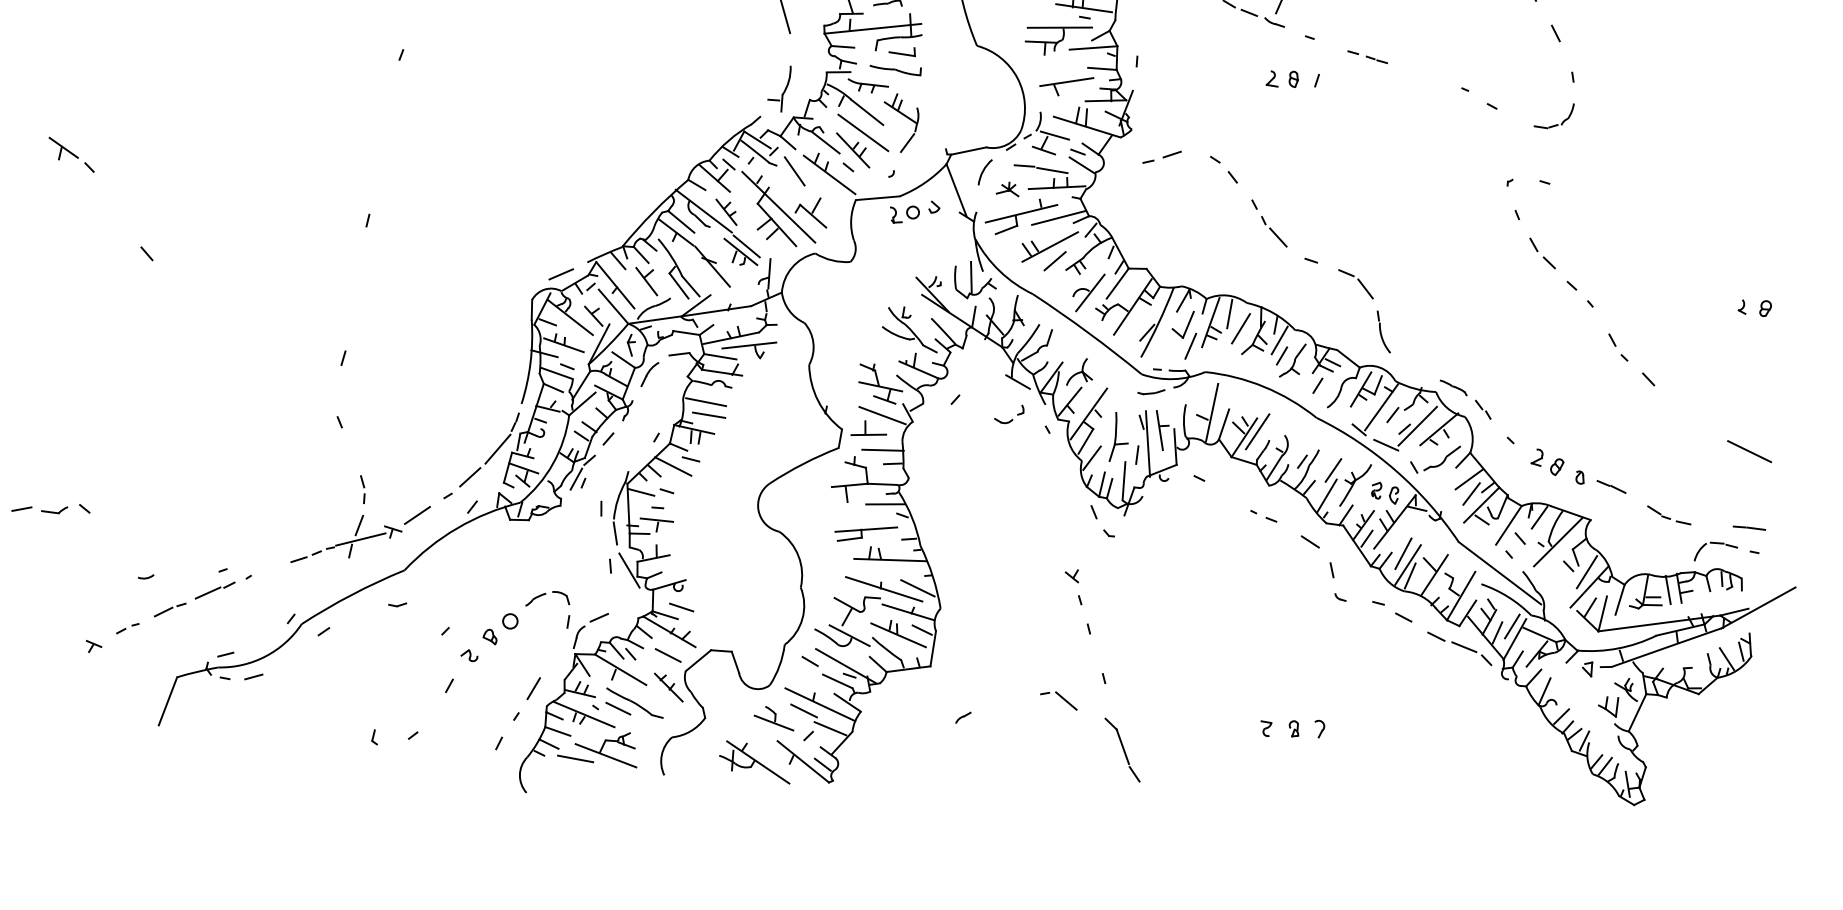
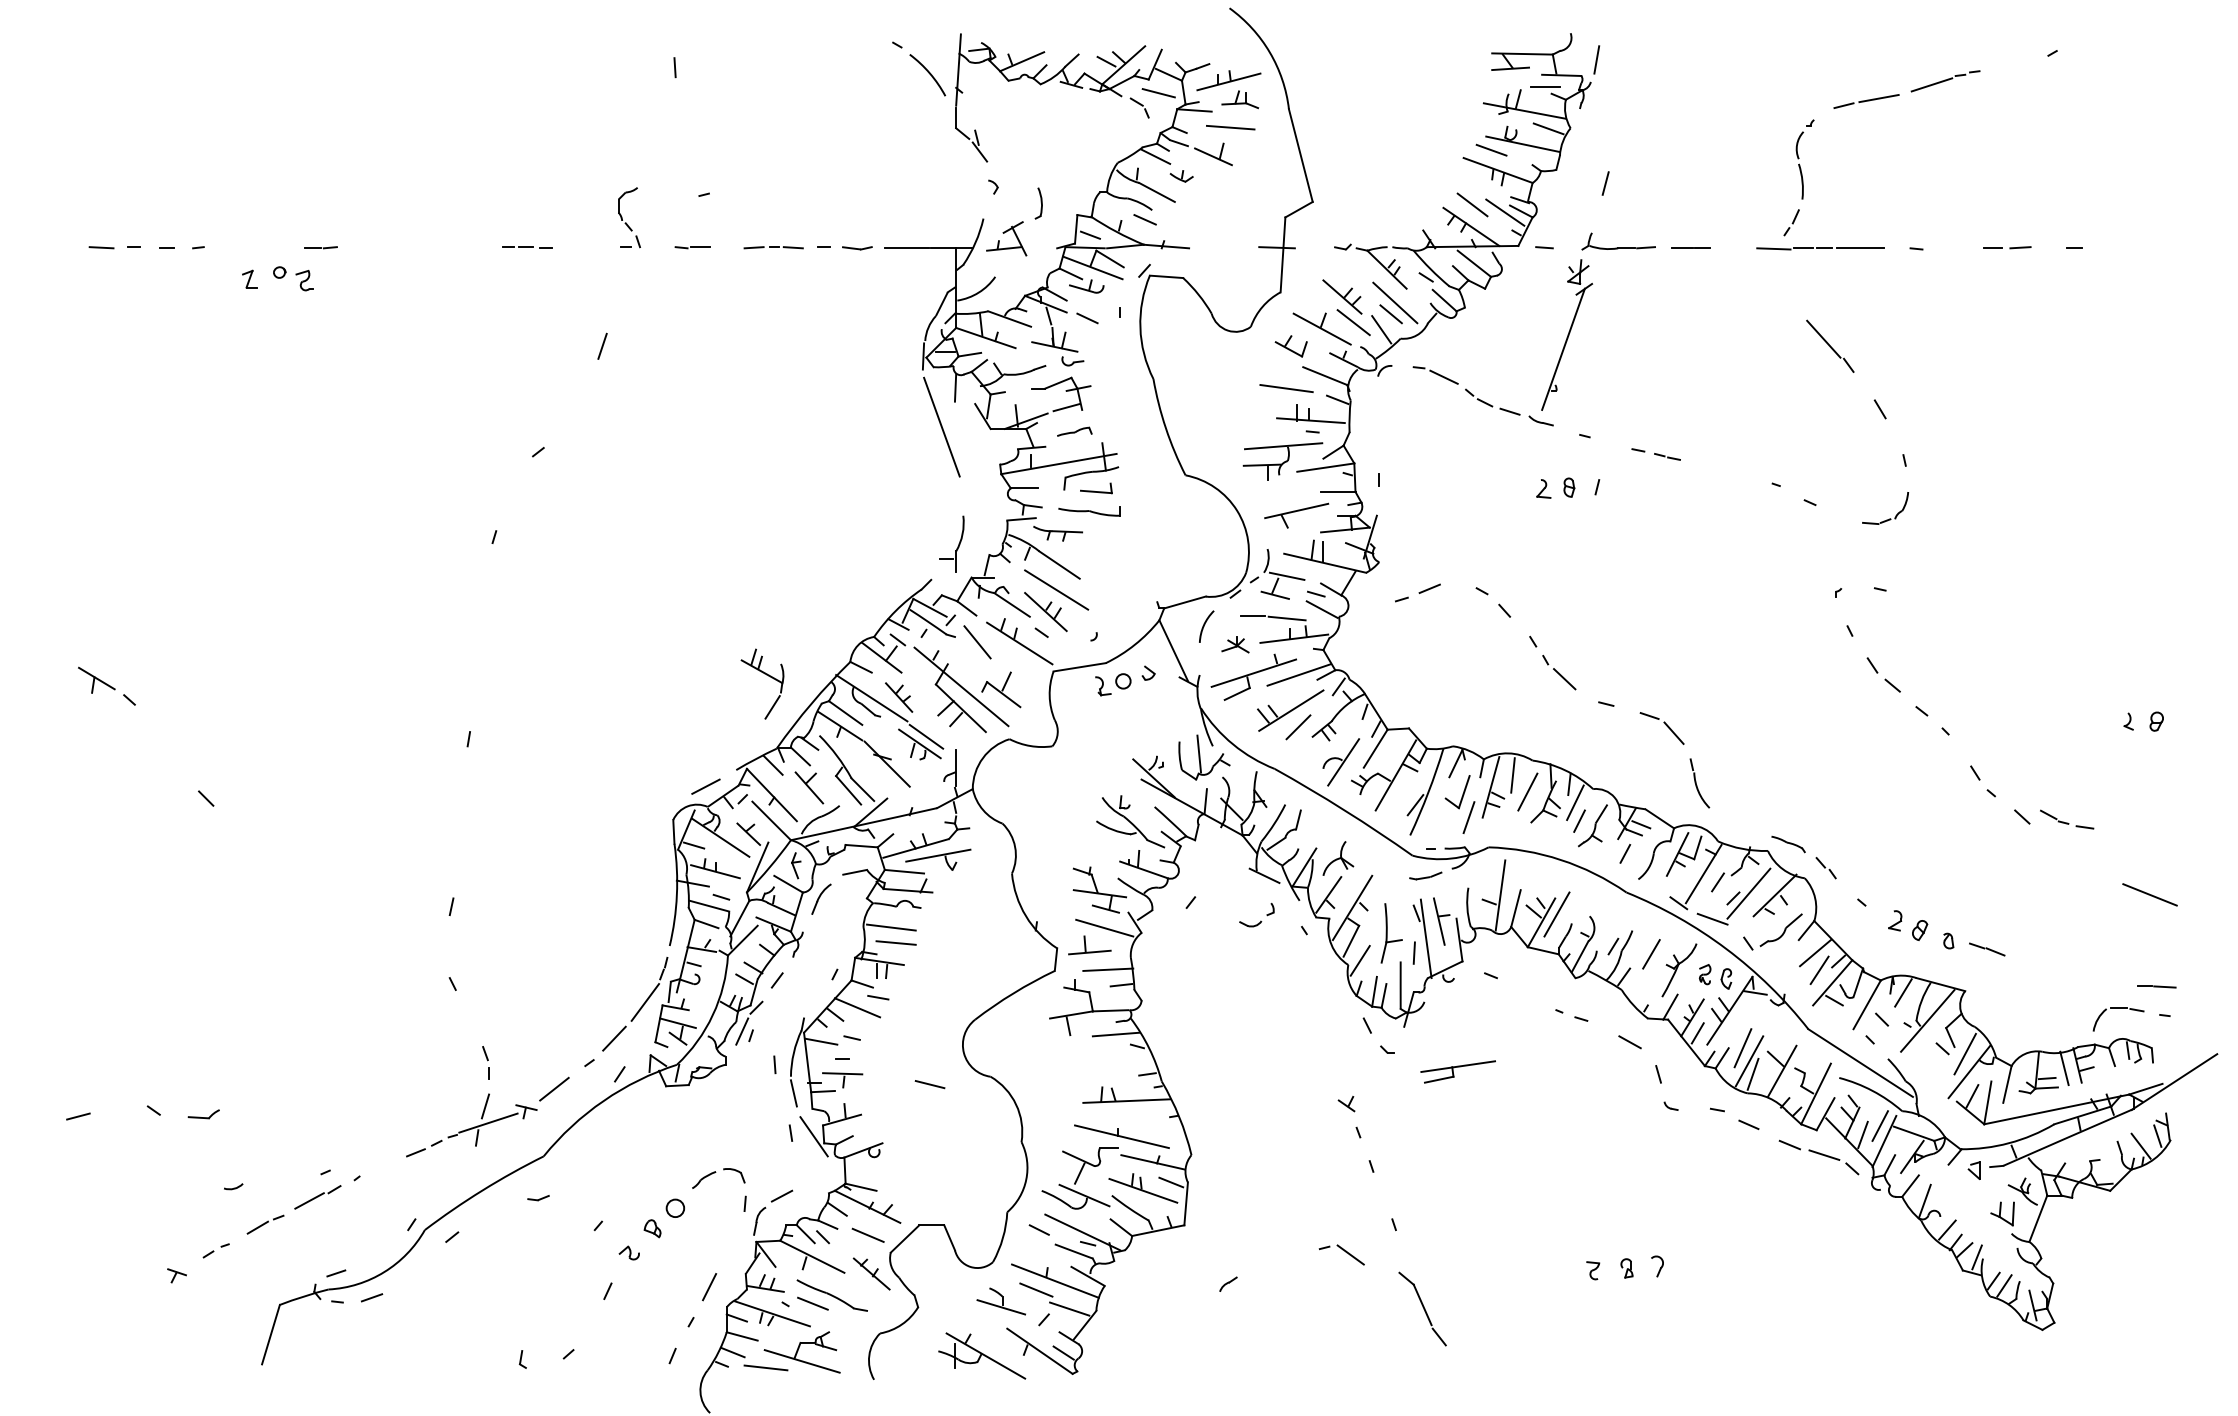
part: (904, 116) -> (766, 675), moved
line: (1327, 495) -> (1646, 985), removed
part: (54, 509) -> (203, 1114), moved
part: (1669, 515) -> (2067, 819), moved
part: (865, 533) -> (1457, 1071), moved
line: (918, 588) -> (1162, 1132), removed
line: (681, 607) -> (929, 1084), moved

